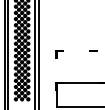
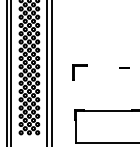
part: (59, 54) -> (79, 72), size x1.6

